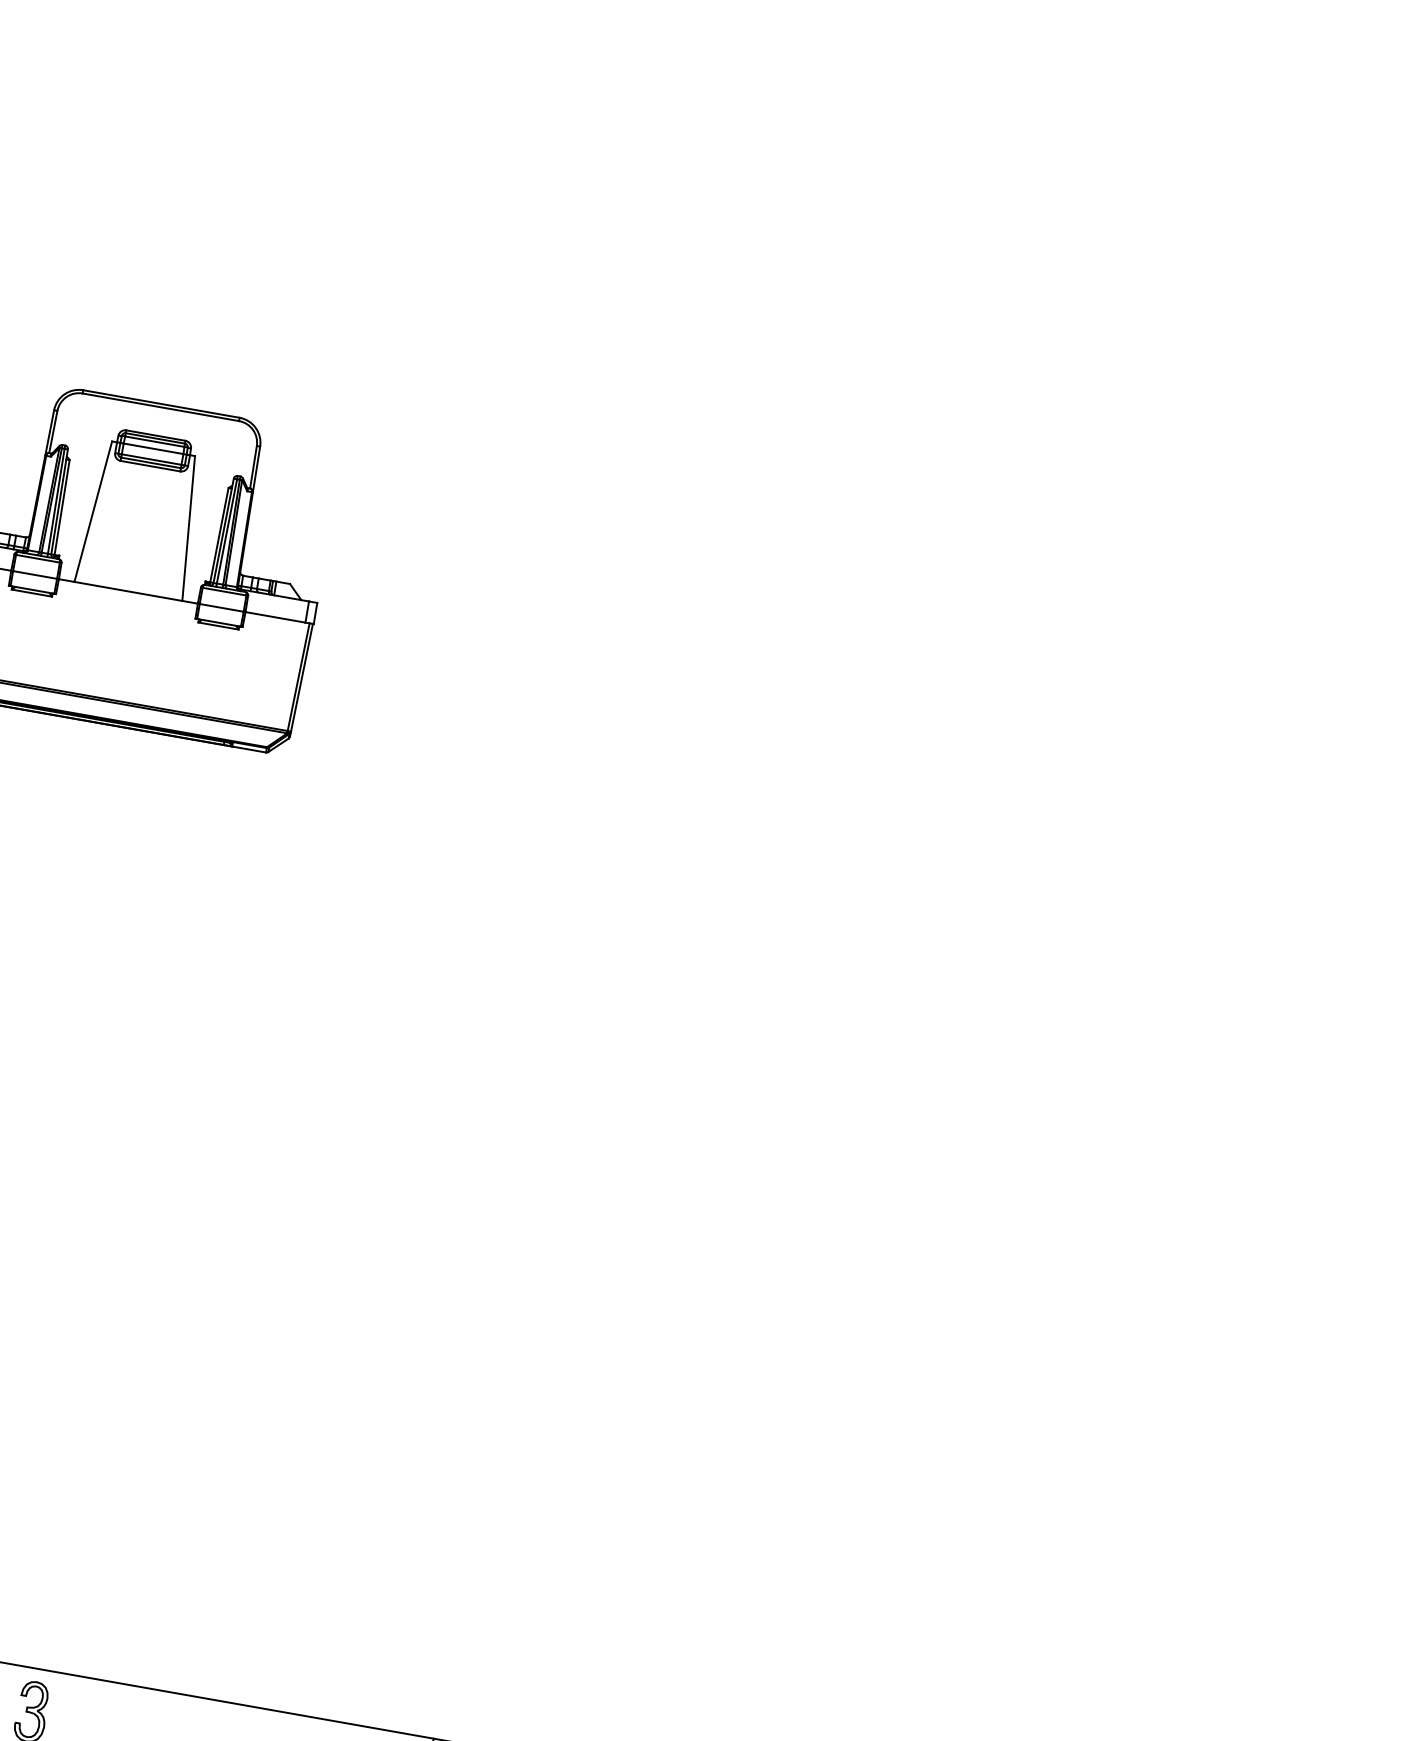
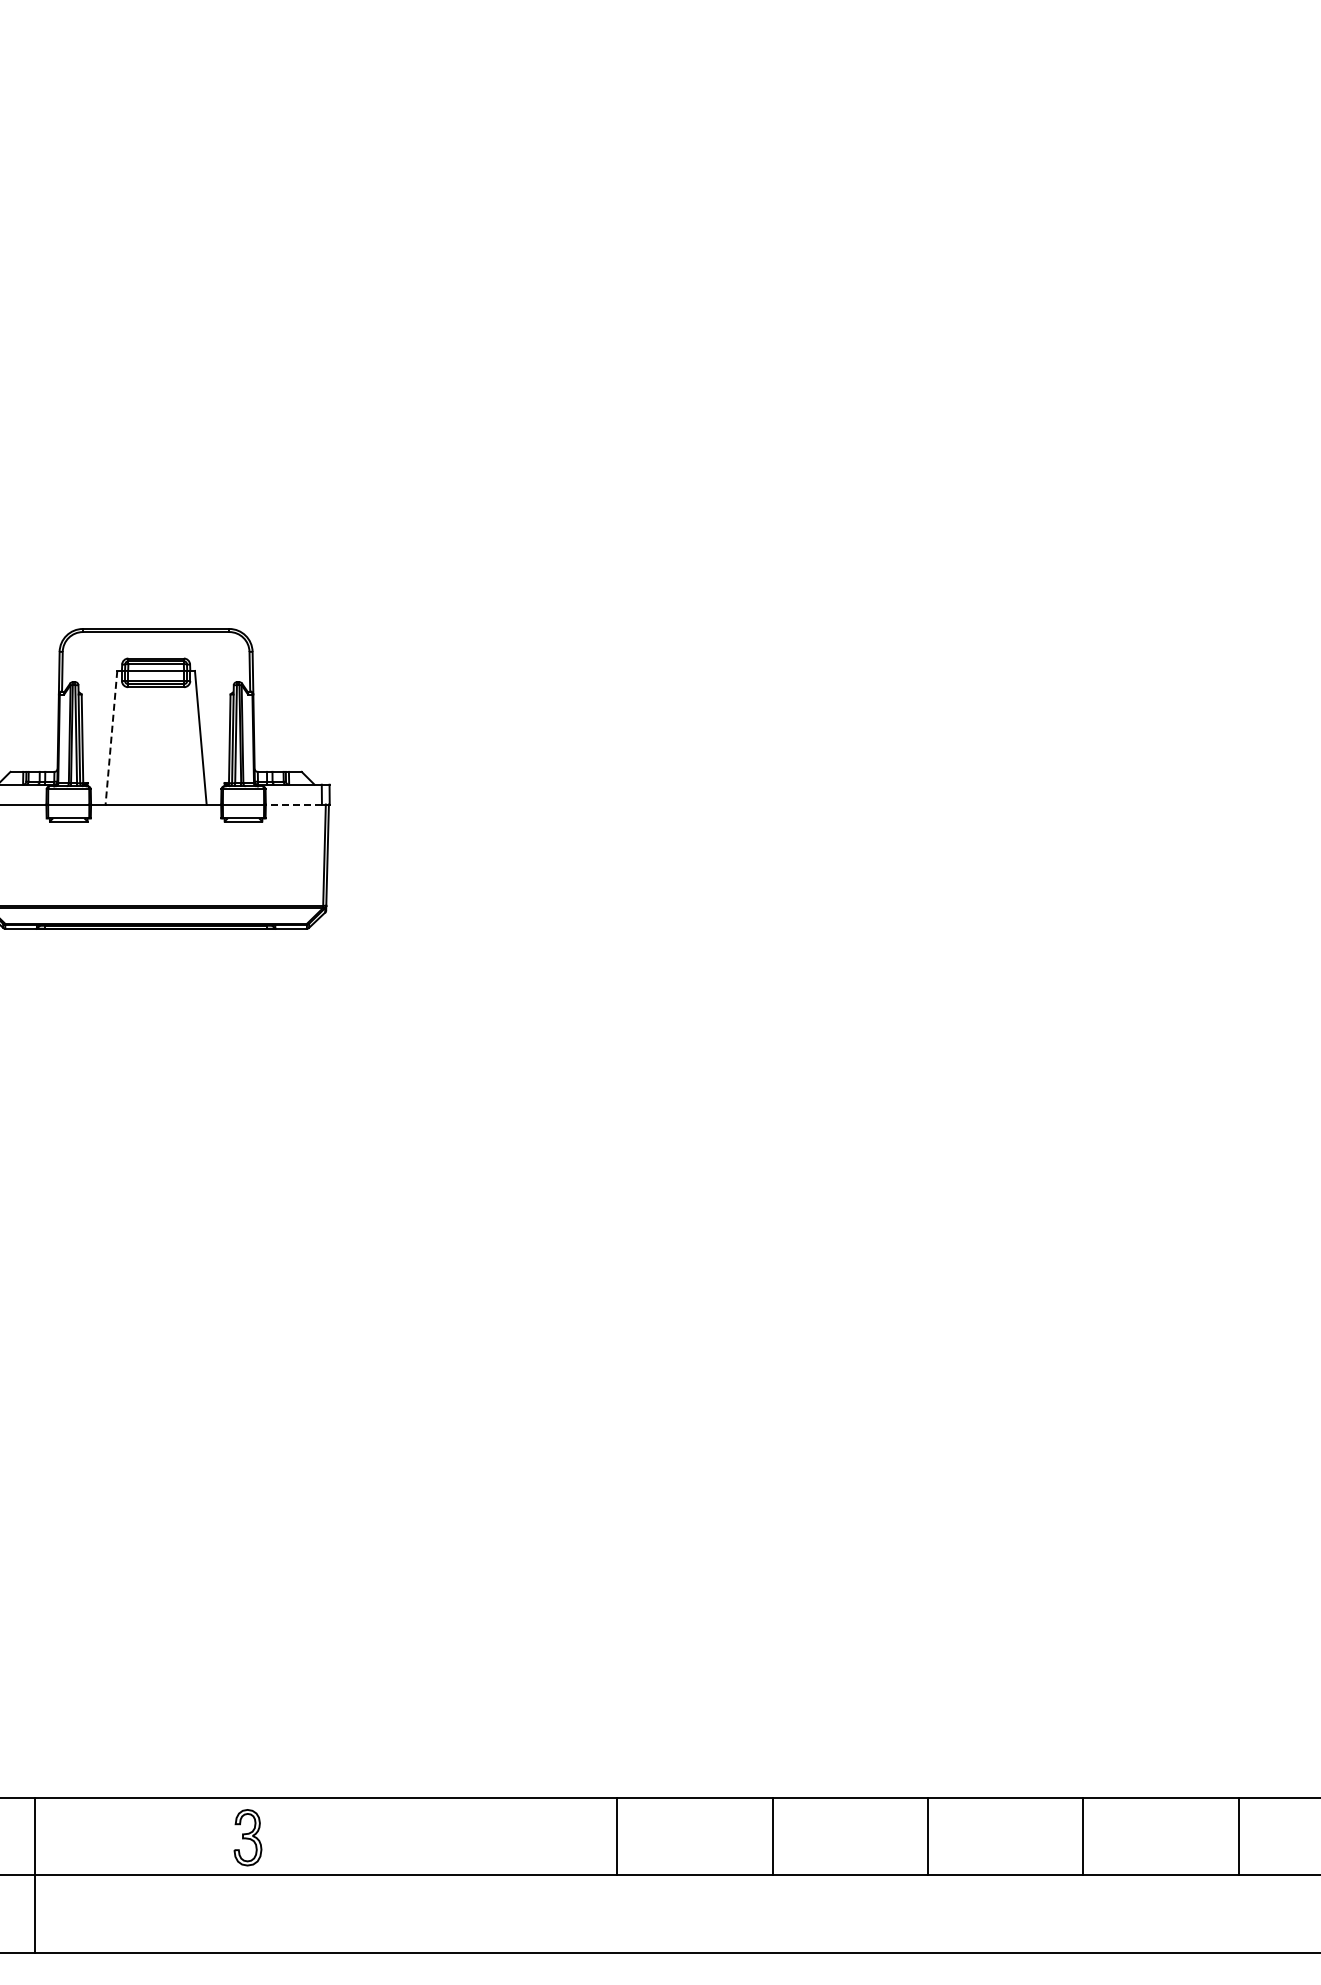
line: (93, 512) -> (111, 738), solid -> dashed
line: (275, 617) -> (293, 804), solid -> dashed

